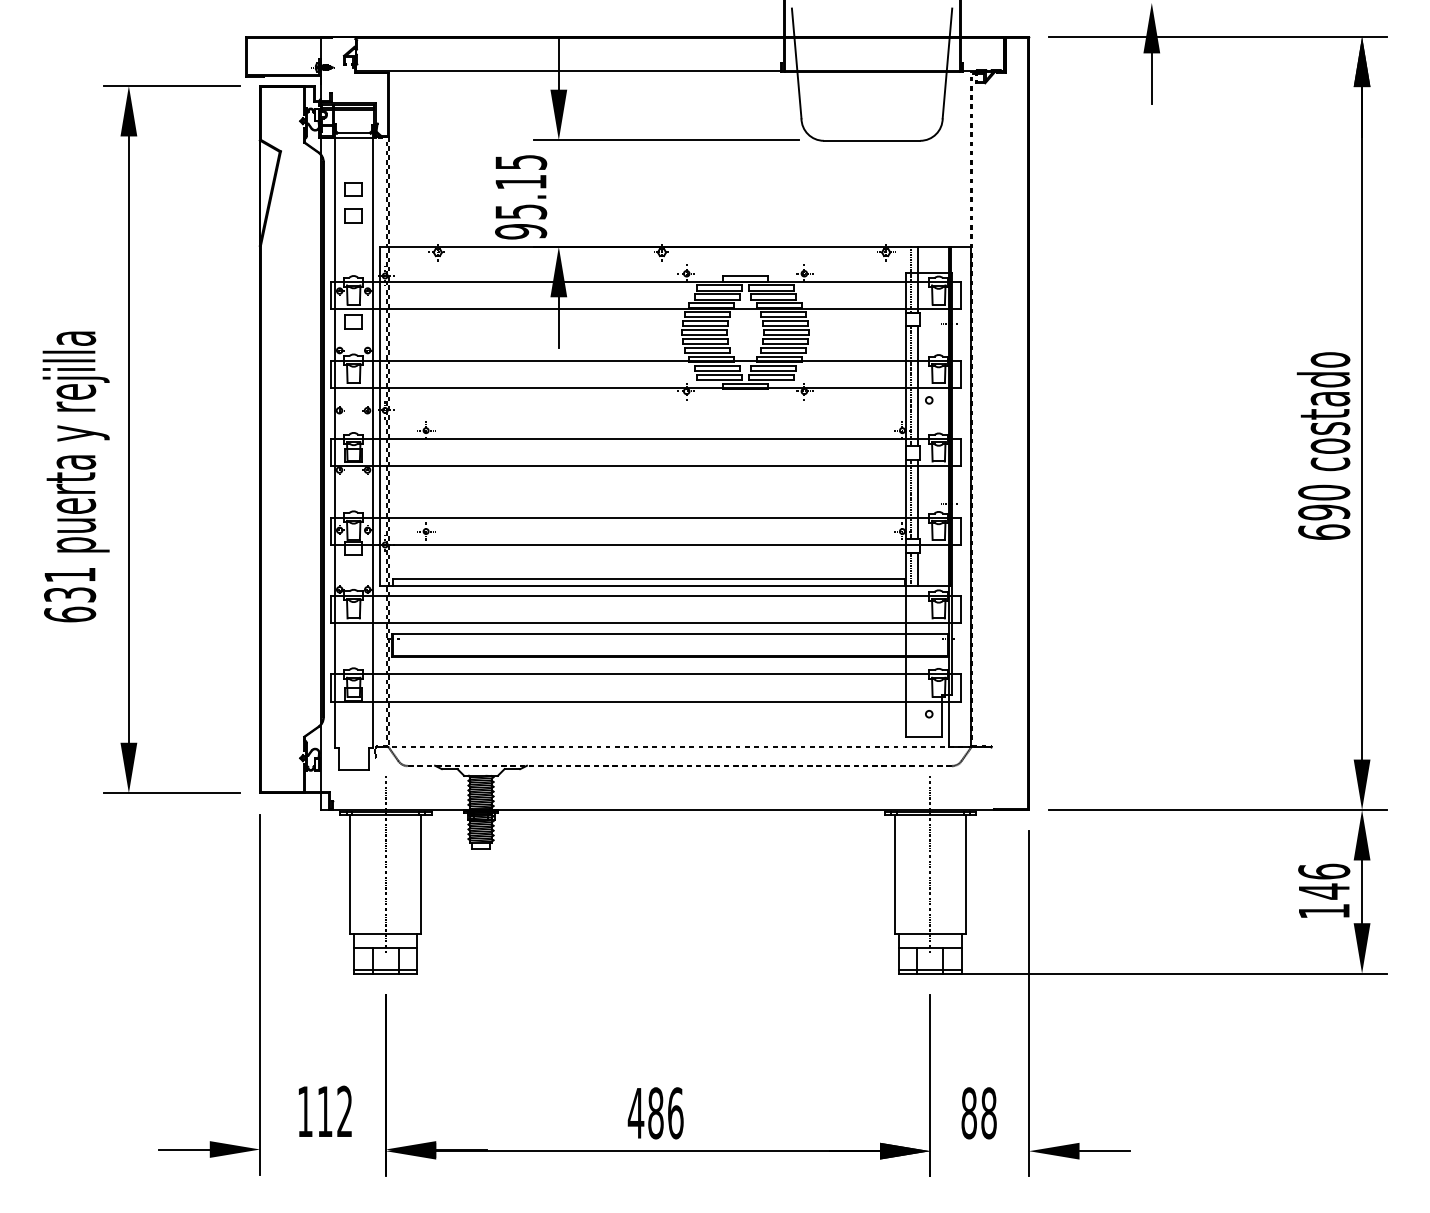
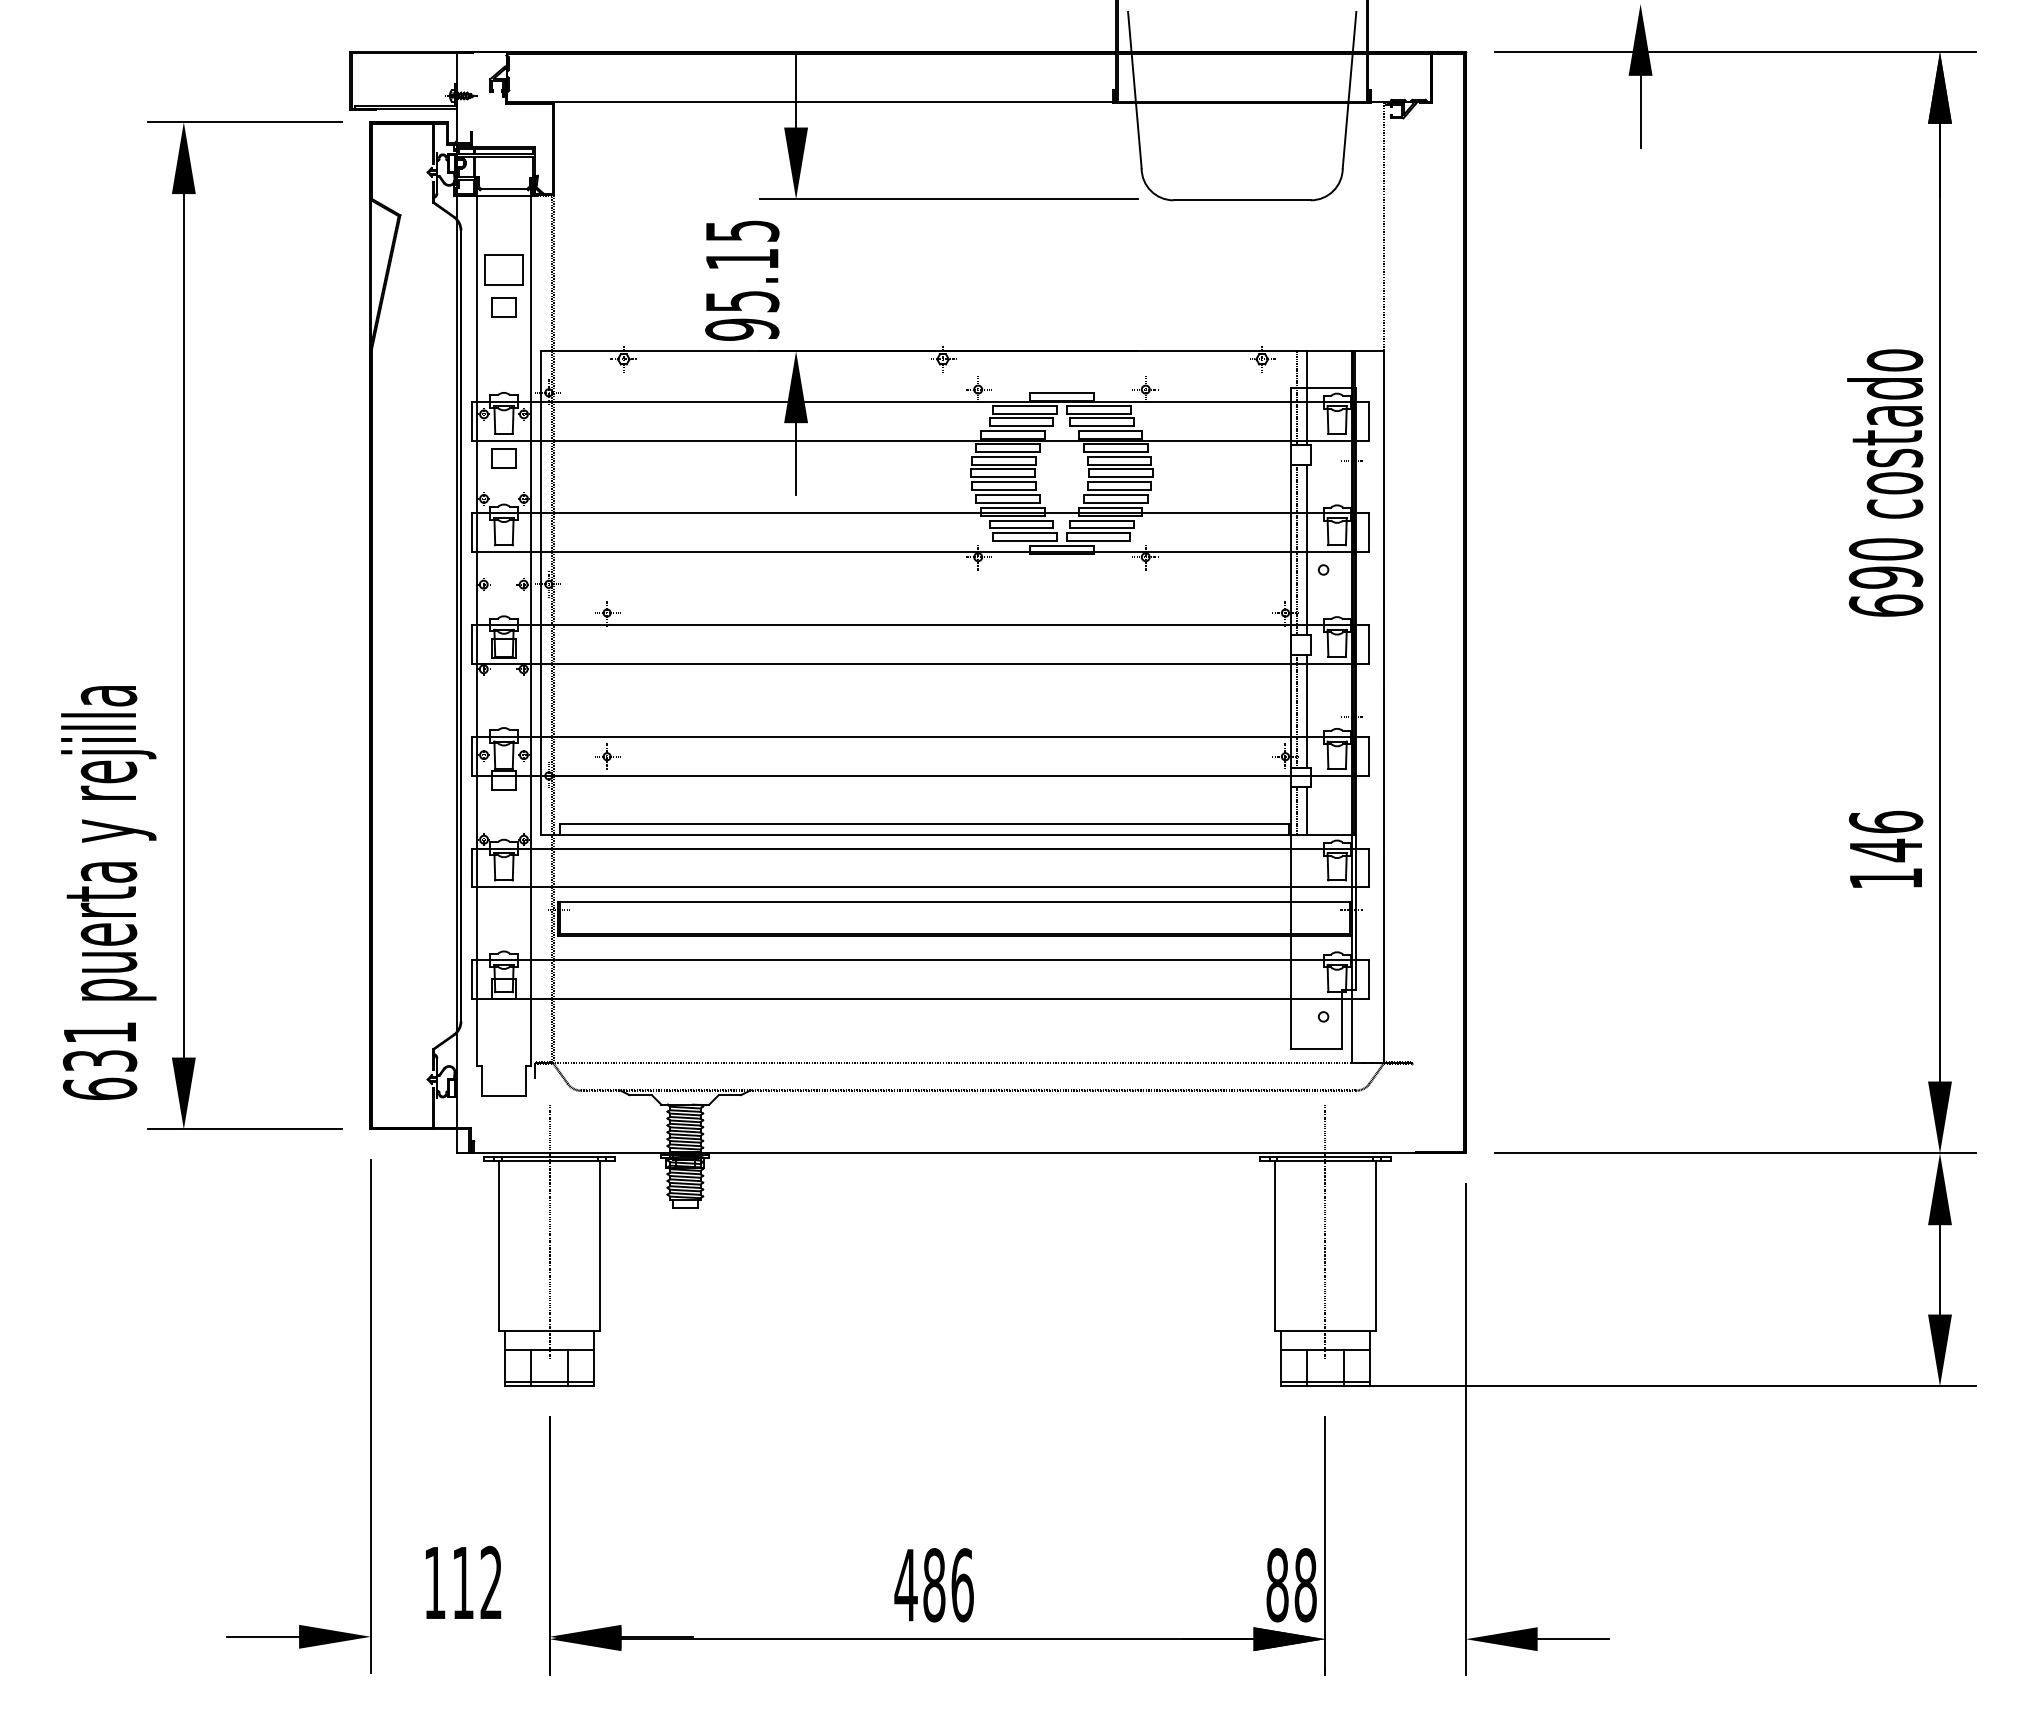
part: (353, 189) -> (503, 269), size x1.6
text: (1323, 445) -> (1885, 482), moved
text: (75, 476) -> (108, 892), moved
text: (1324, 890) -> (1886, 849), moved
text: (979, 1113) -> (1291, 1585), moved

